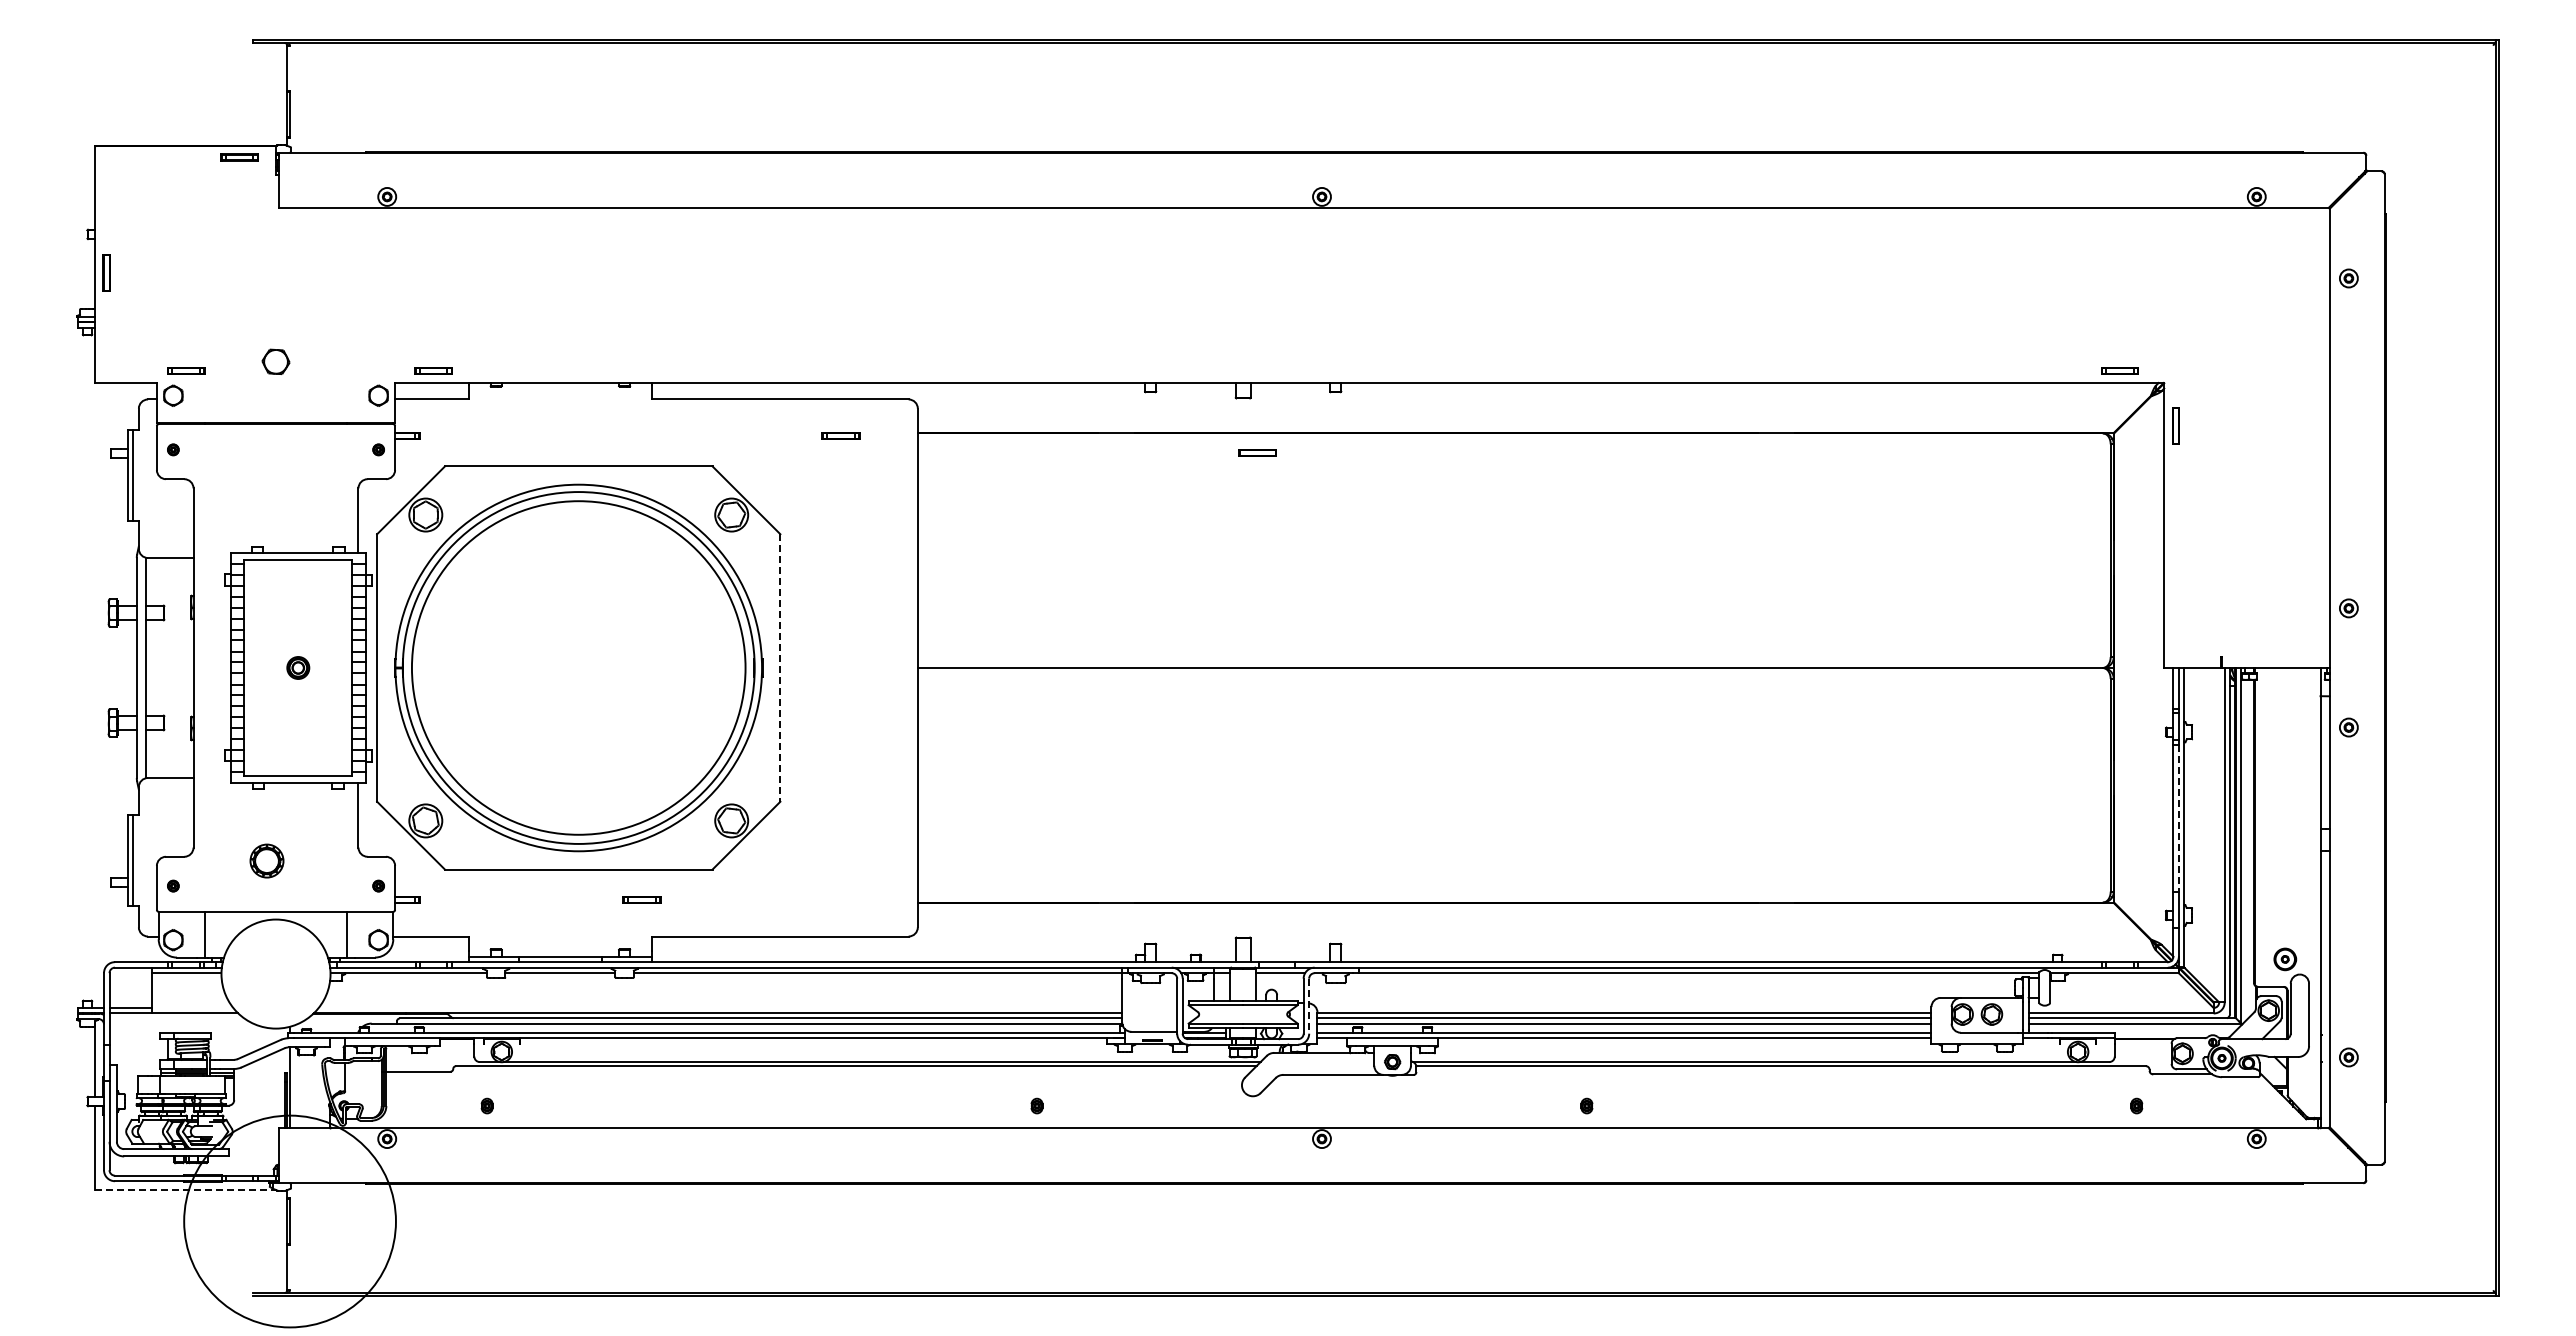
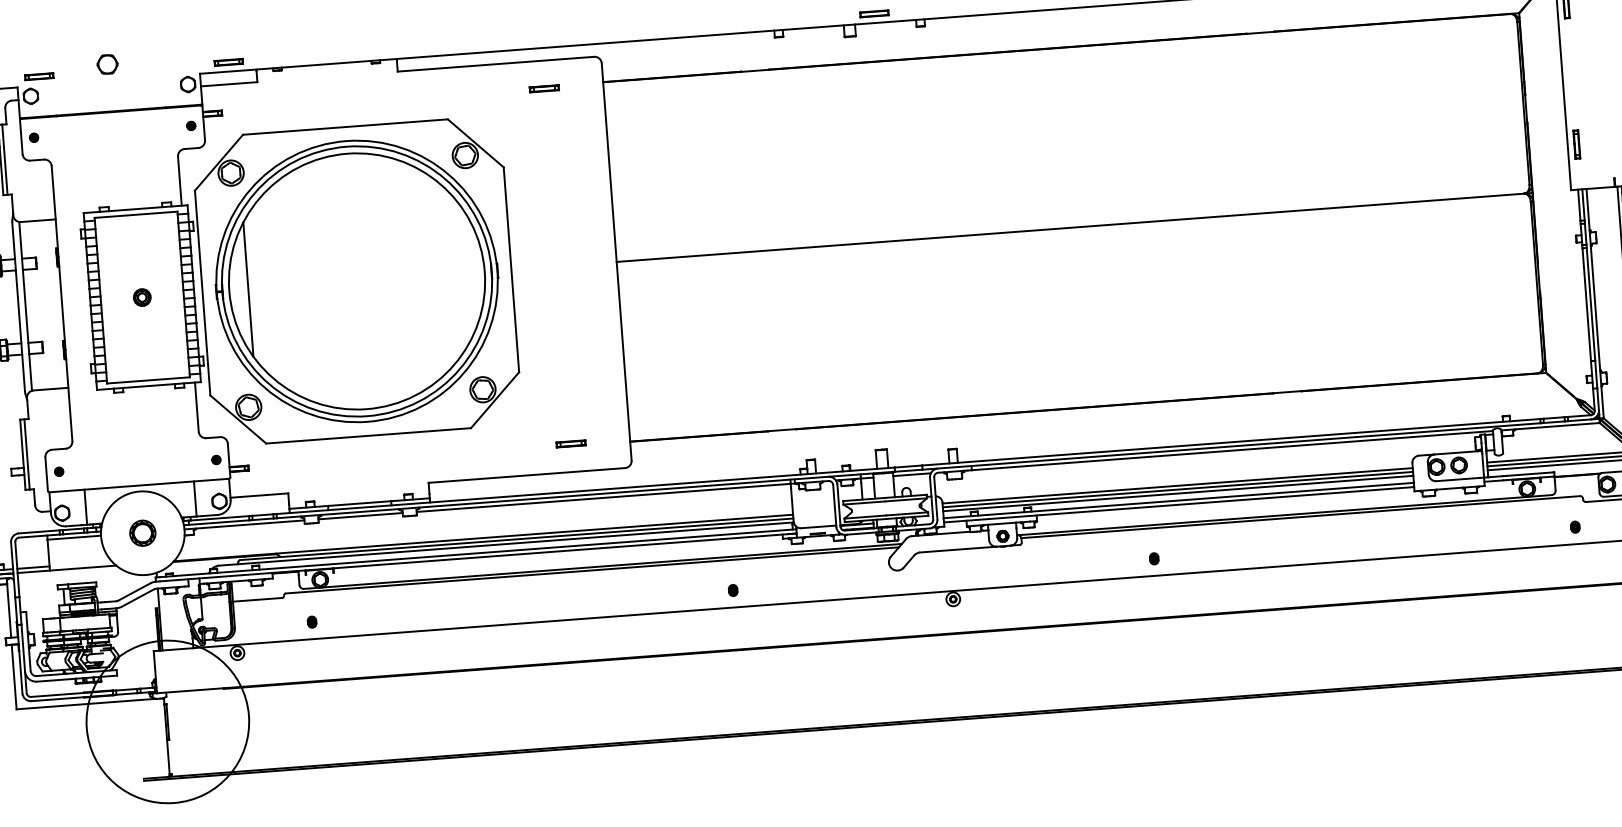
part: (1257, 452) -> (874, 13), moved
part: (2175, 609) -> (1576, 144), added
line: (436, 667) -> (248, 289), added
line: (780, 668) -> (511, 270), dashed -> solid
line: (2178, 818) -> (1590, 304), dashed -> solid
part: (266, 860) -> (142, 532), moved
part: (641, 899) -> (570, 443), moved
line: (1309, 1006) -> (936, 498), dashed -> solid
line: (186, 1190) -> (86, 704), dashed -> solid

